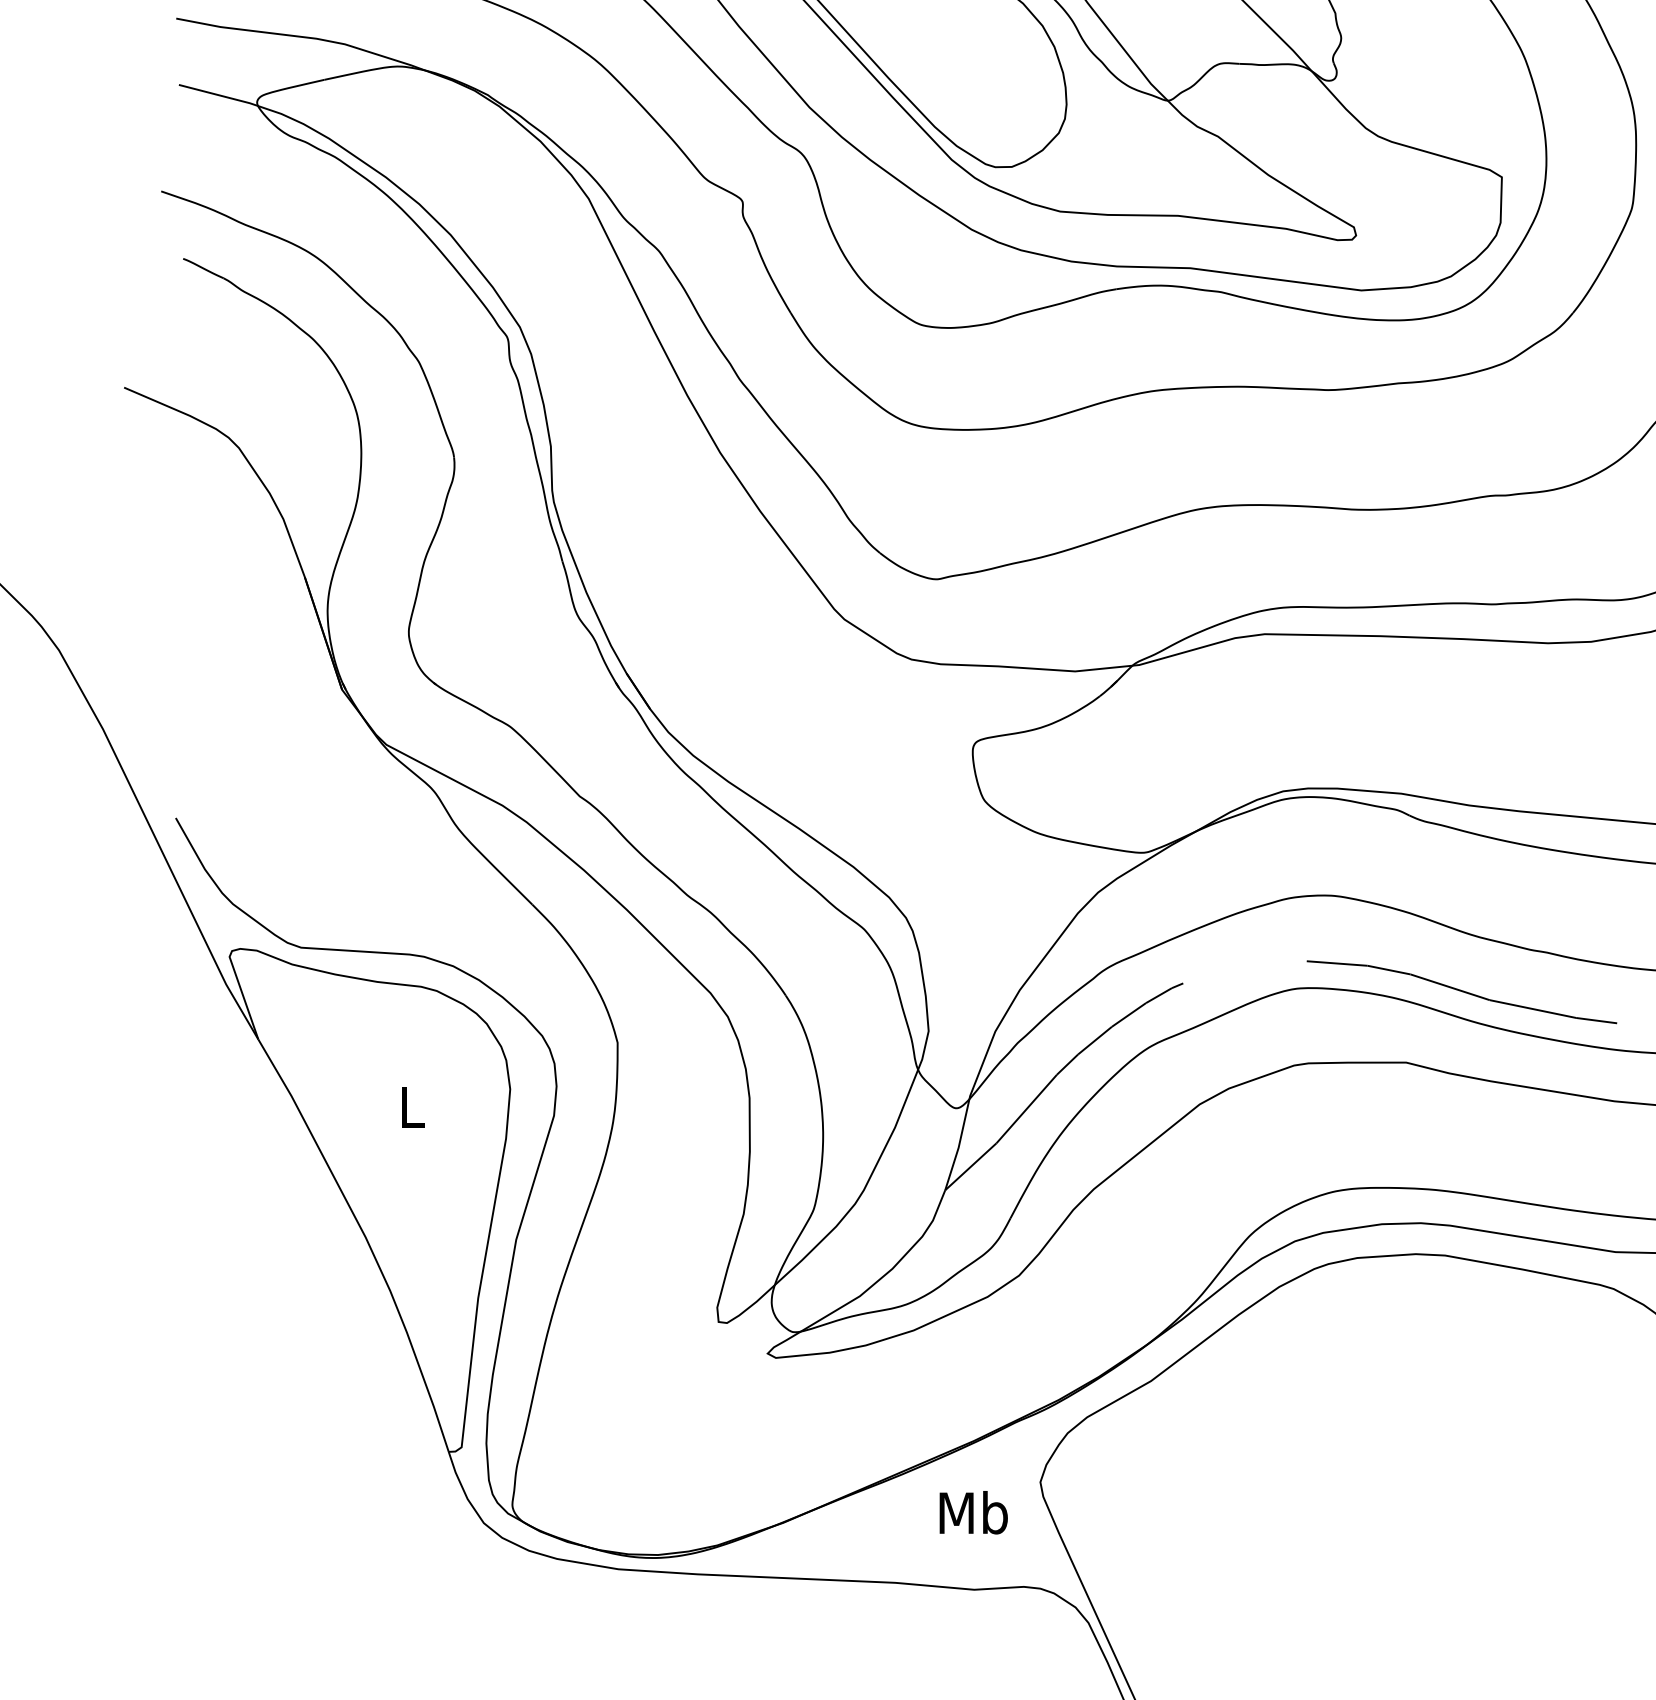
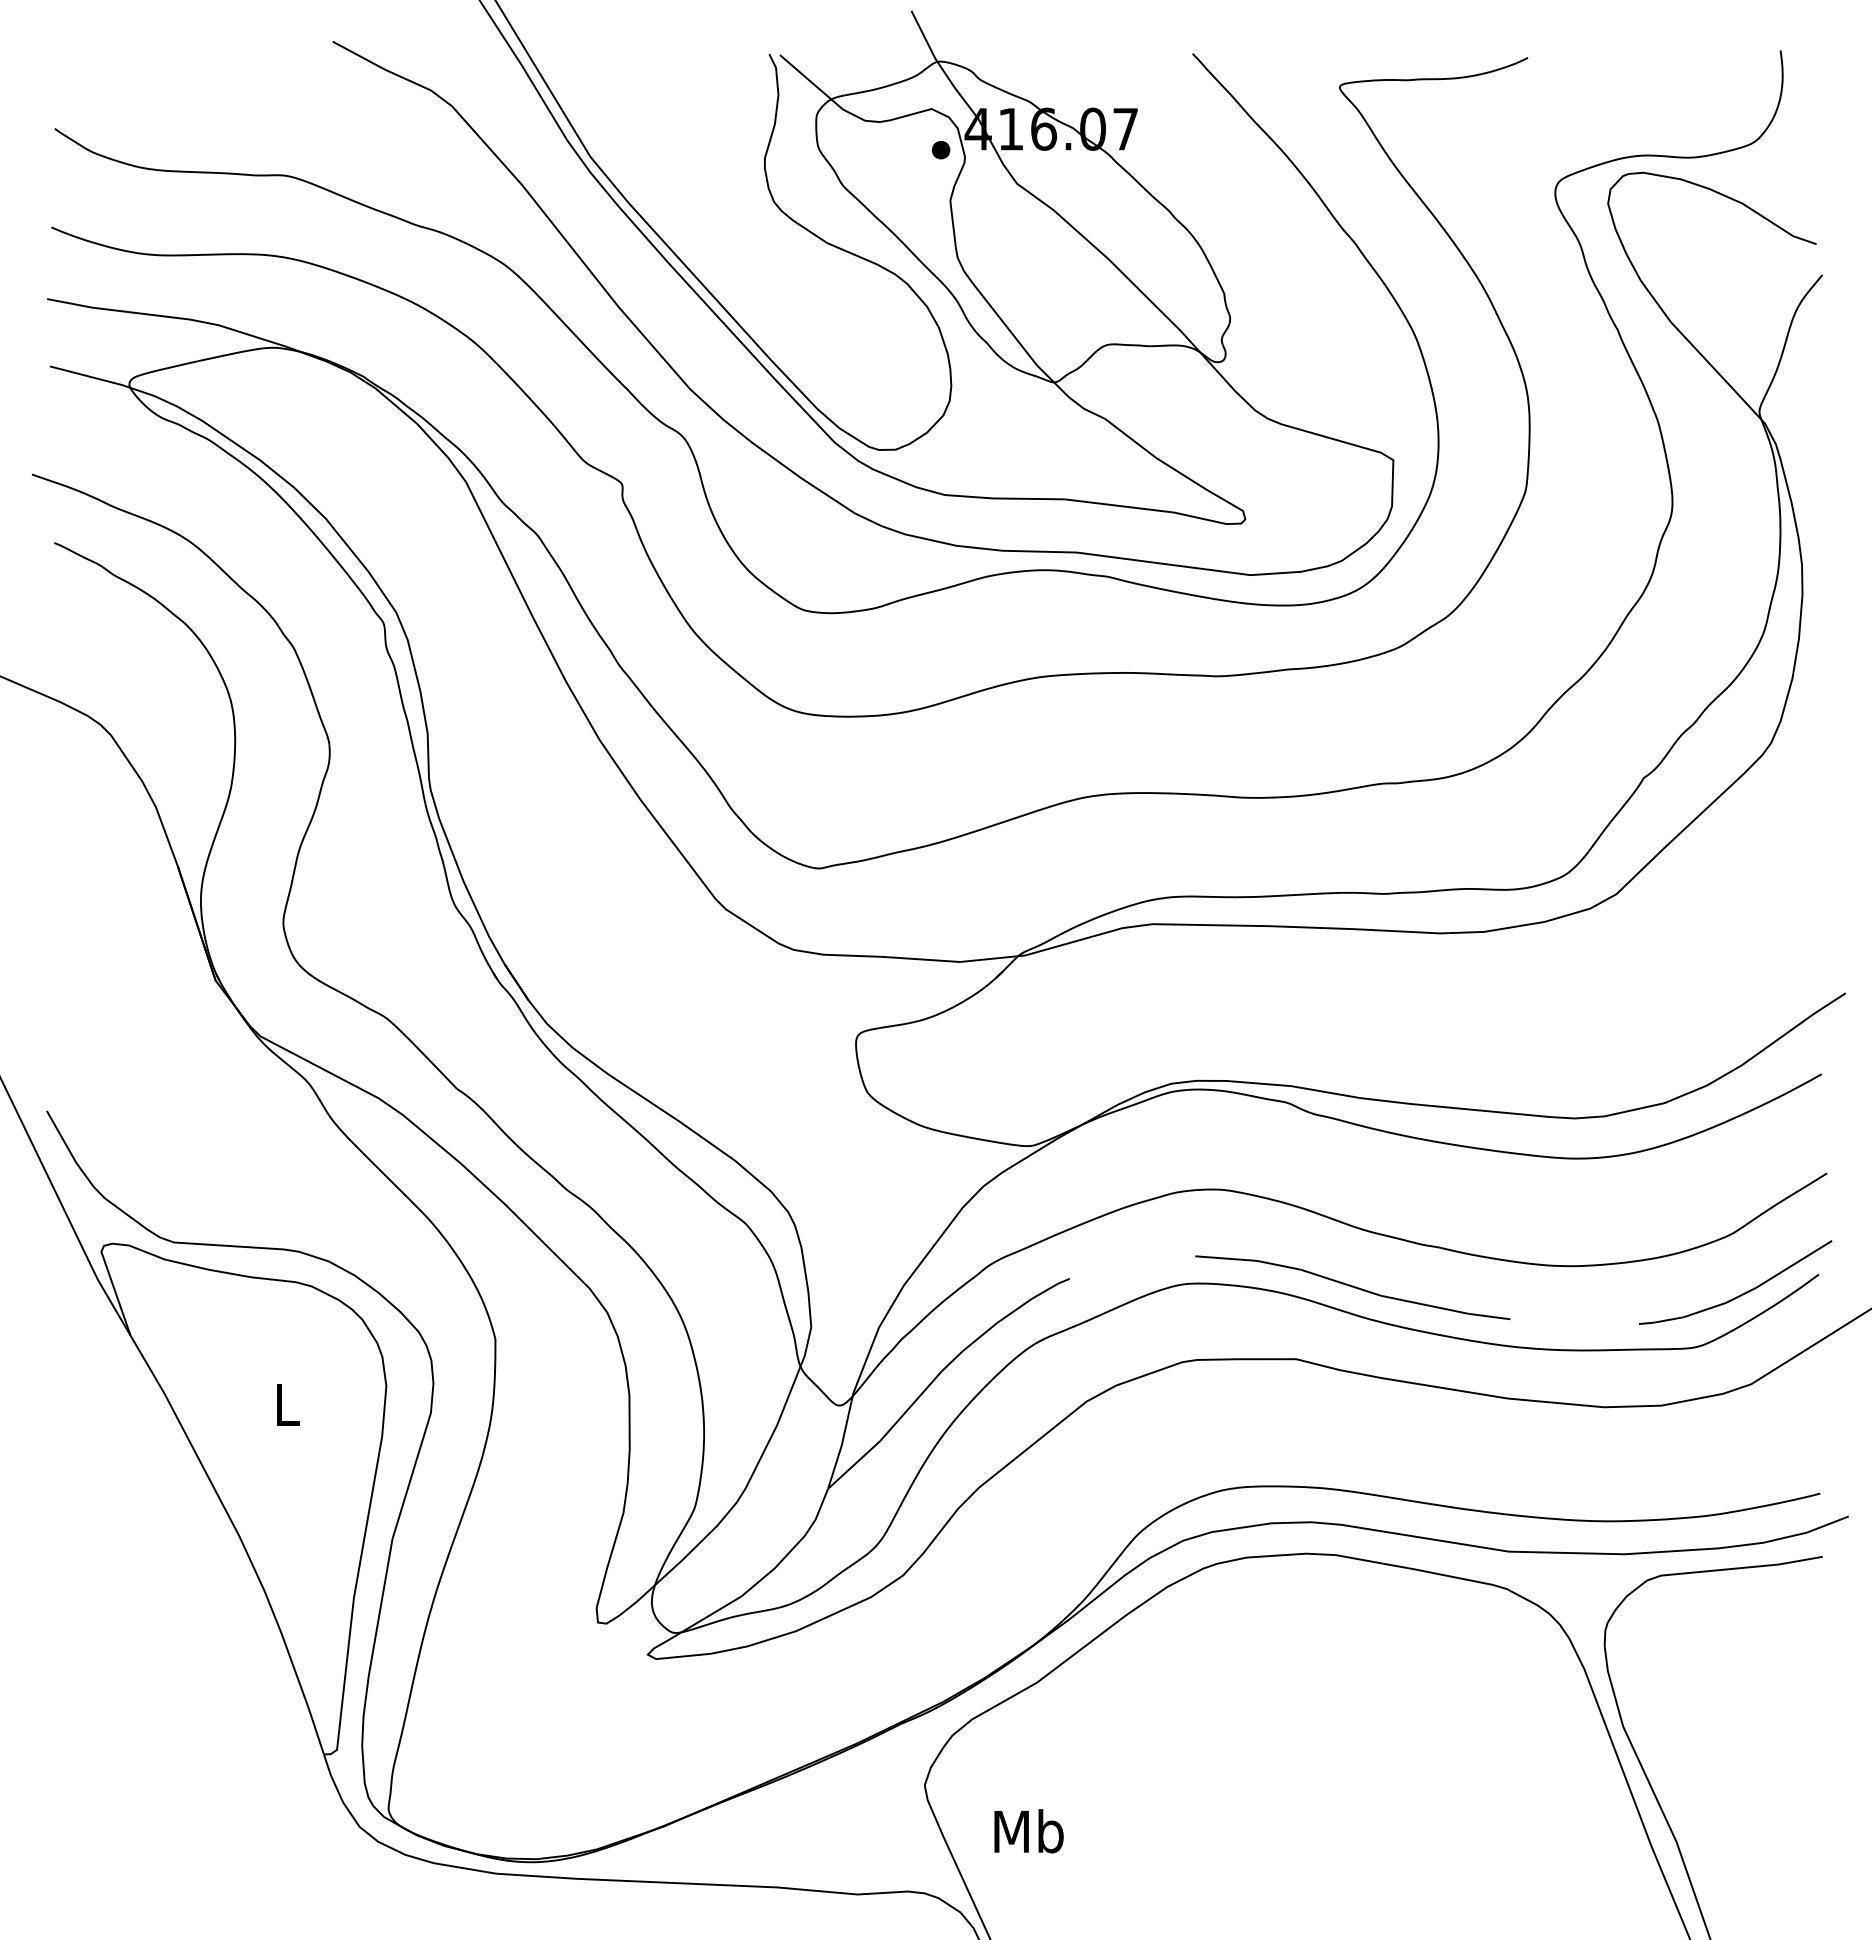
text: (973, 1512) -> (1028, 1831), moved

